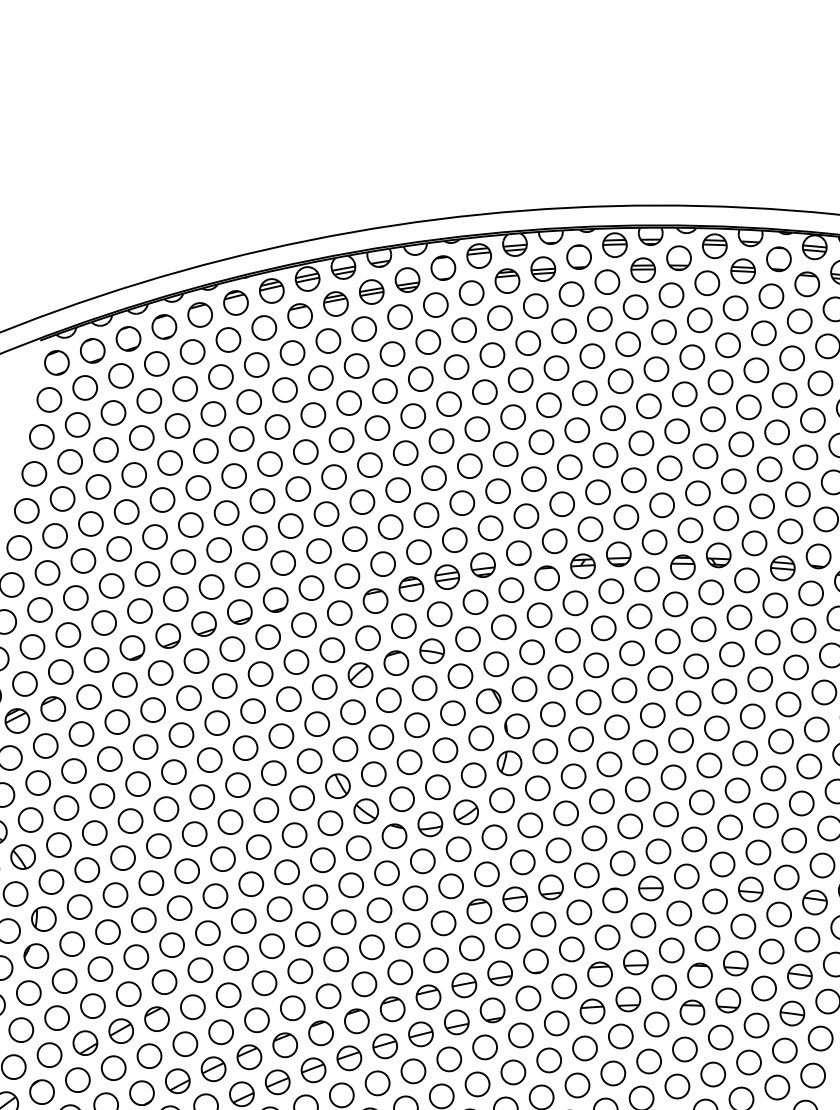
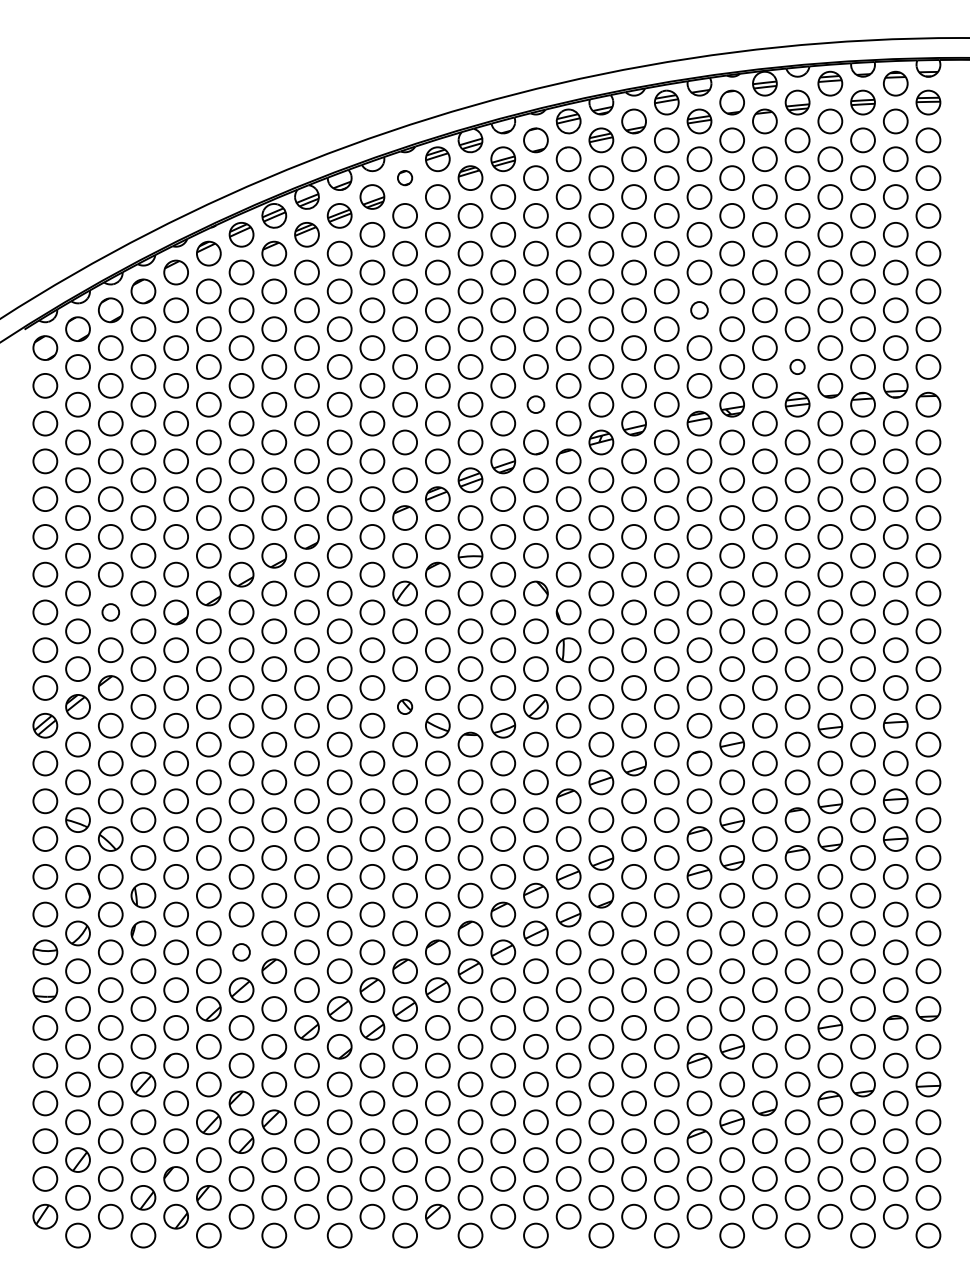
circle: (442, 267) -> (404, 177), size x0.6
circle: (705, 456) -> (699, 310), size x0.7
circle: (526, 515) -> (535, 404), size x0.7
circle: (790, 530) -> (797, 366), size x0.6
circle: (68, 635) -> (110, 612), size x0.7
part: (337, 785) -> (404, 706), size x0.6
circle: (128, 994) -> (241, 952), size x0.7

